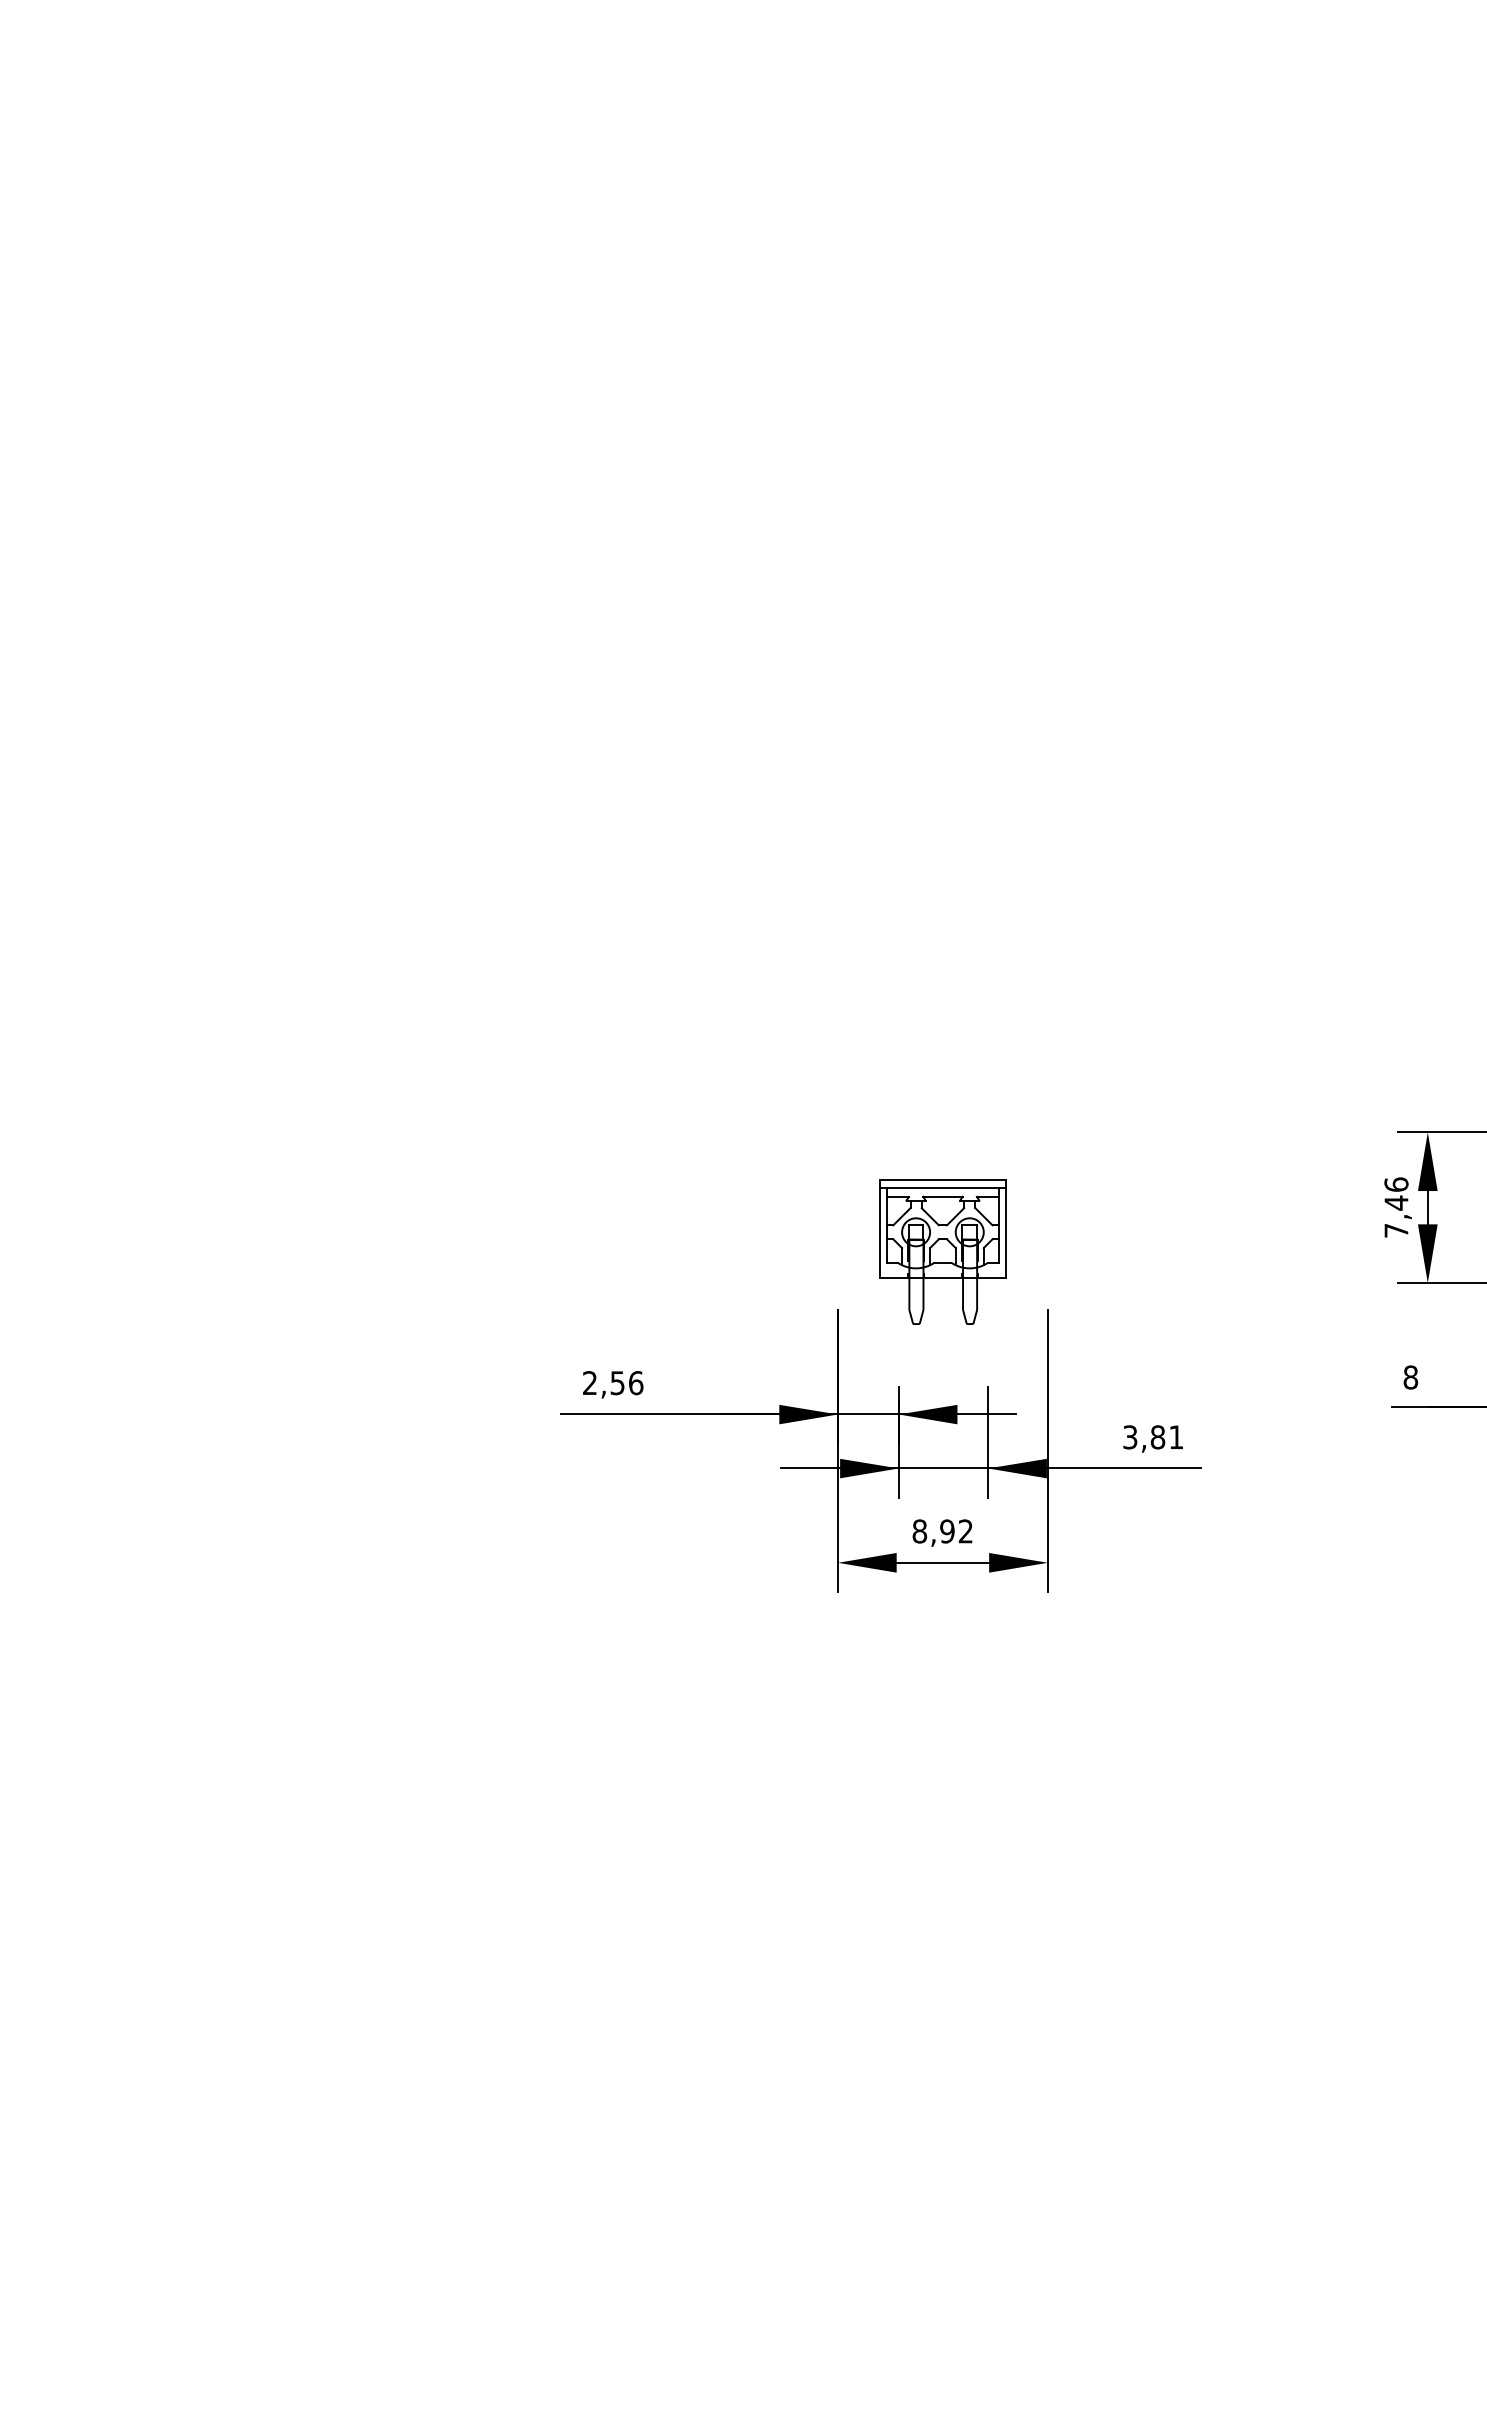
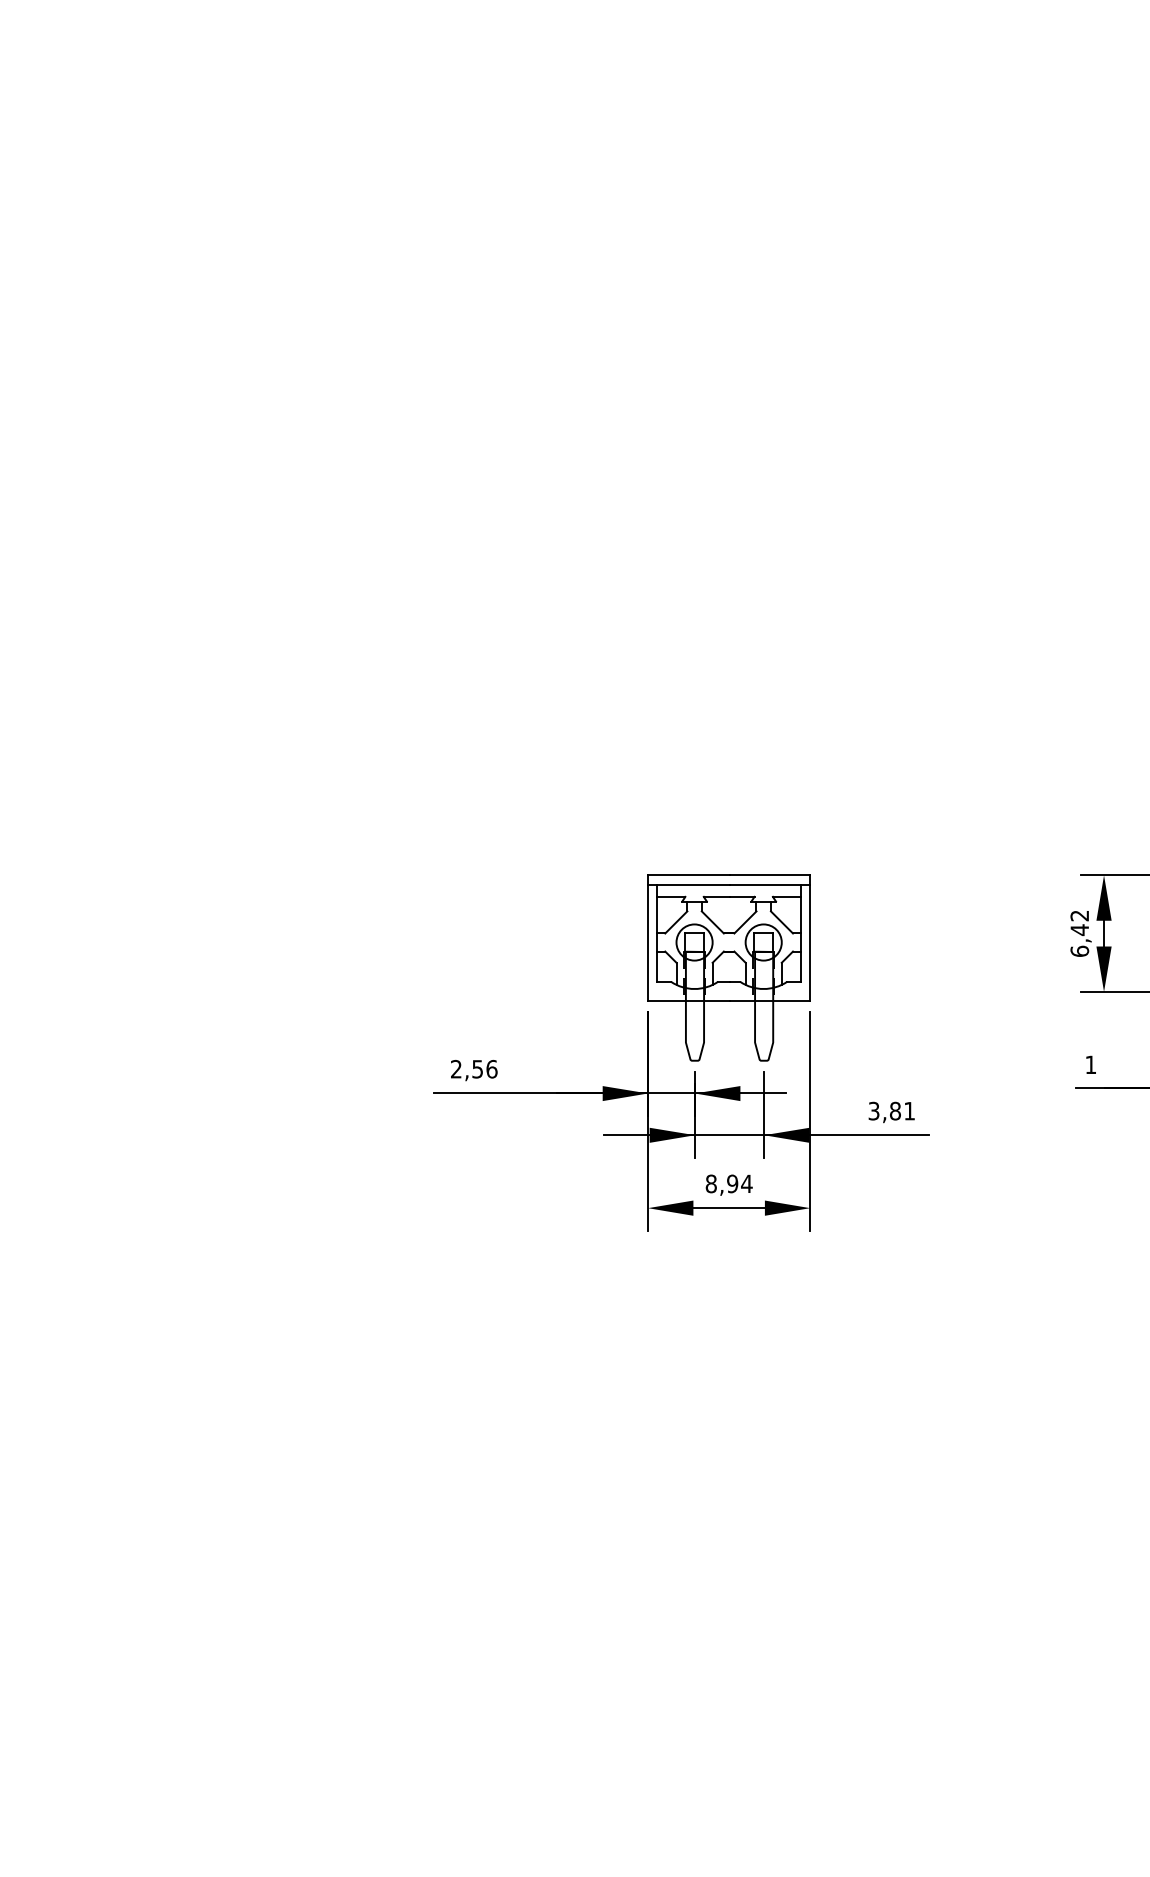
text: (1396, 1207) -> (1079, 933), 7,46 -> 6,42
part: (942, 1251) -> (728, 967), size x1.67
text: (1410, 1377) -> (1090, 1064), 8 -> 1
text: (965, 1531) -> (746, 1183), 8,92 -> 8,94

